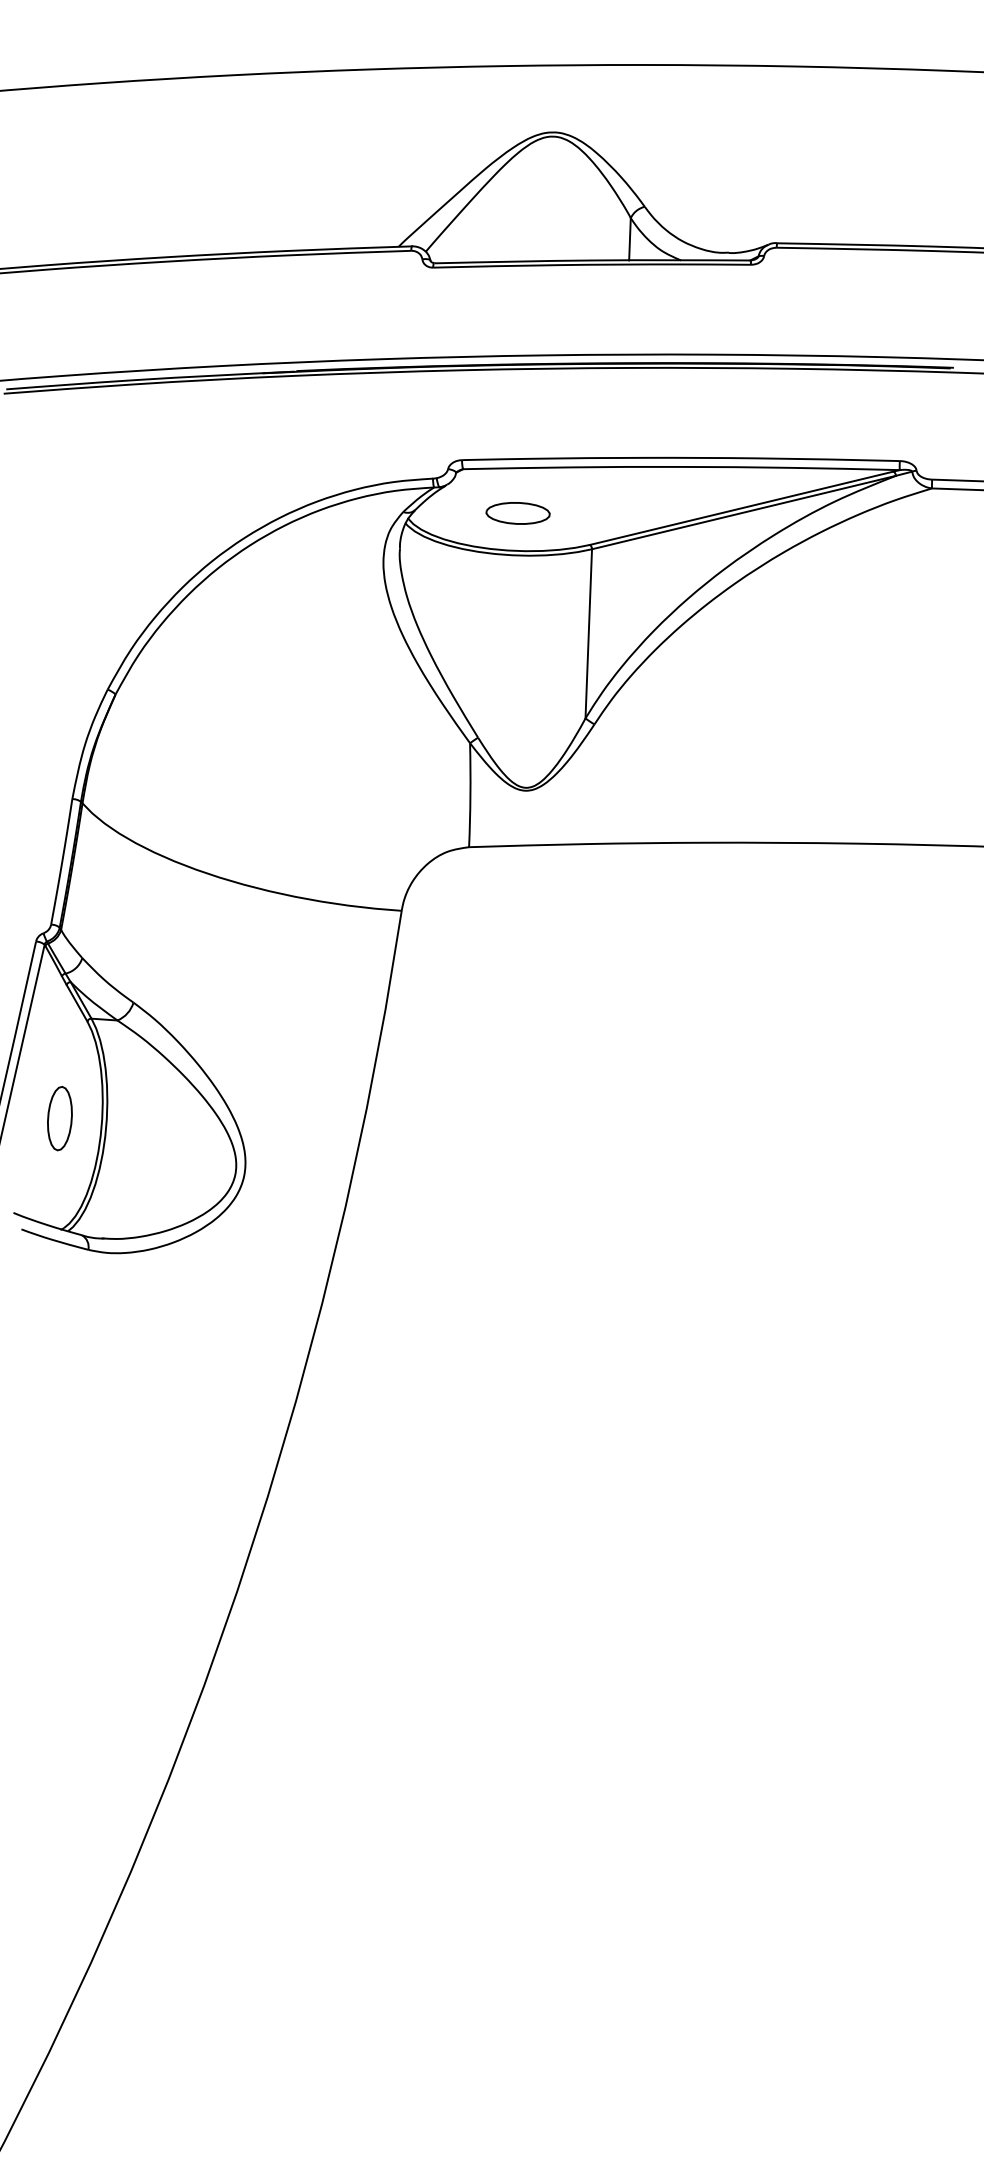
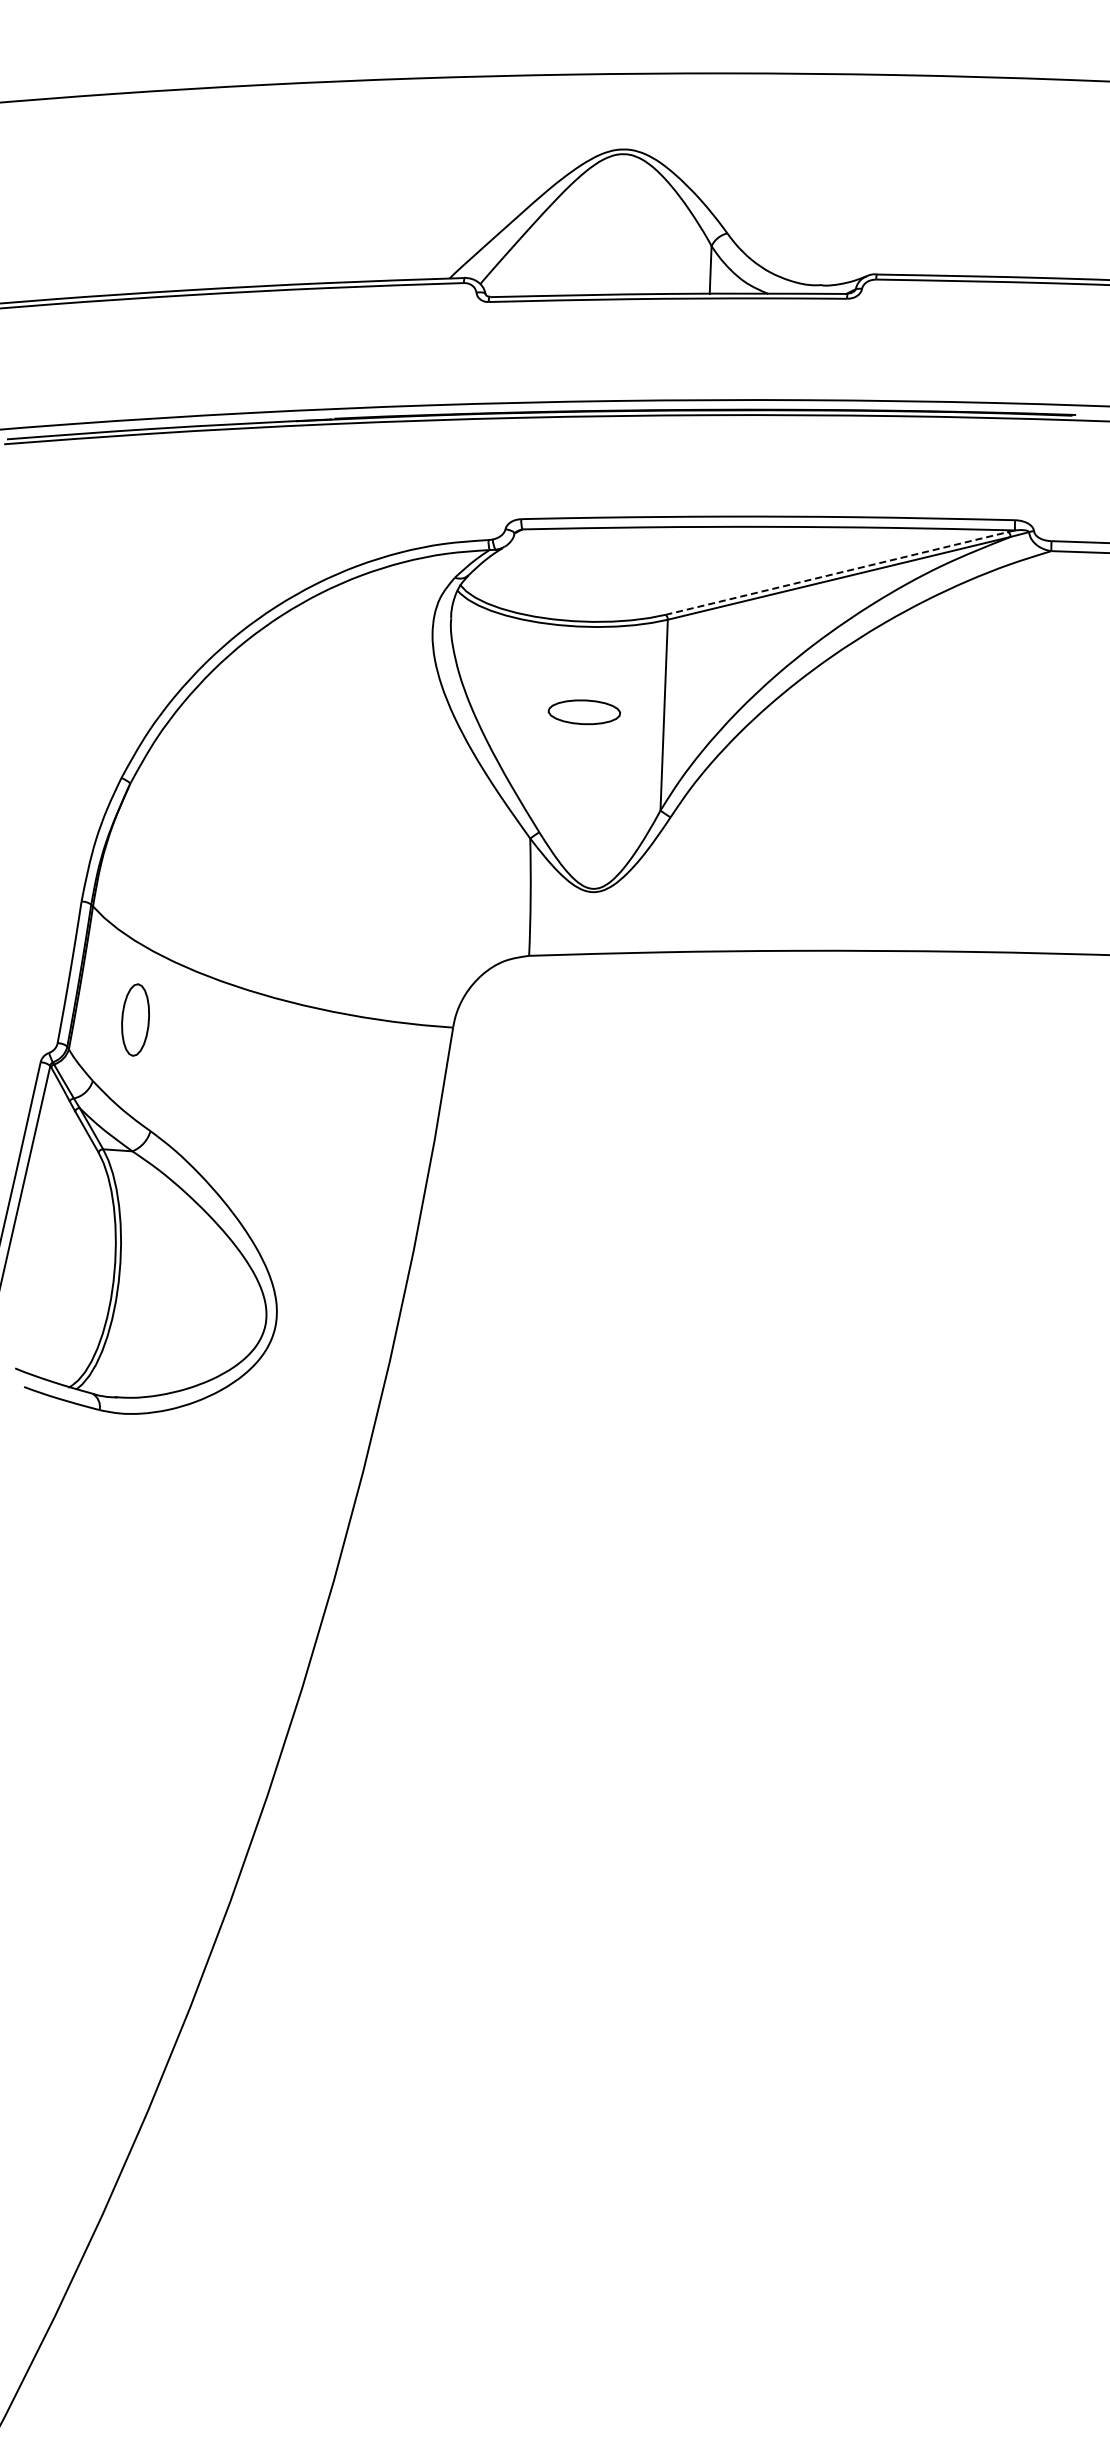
line: (742, 508) -> (837, 573), solid -> dashed
part: (518, 513) -> (584, 712), moved
part: (59, 1118) -> (135, 1019), moved

